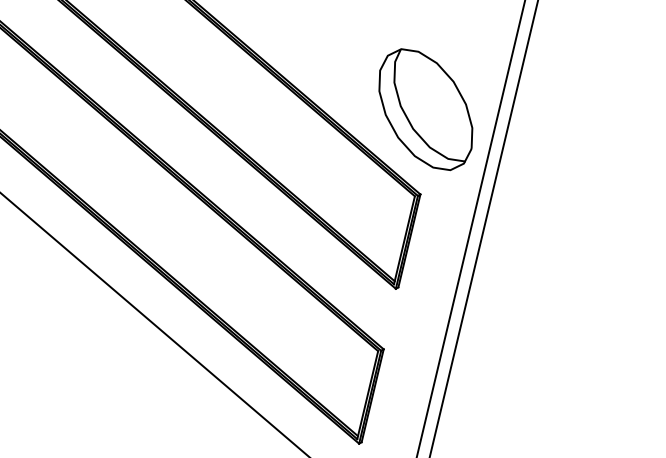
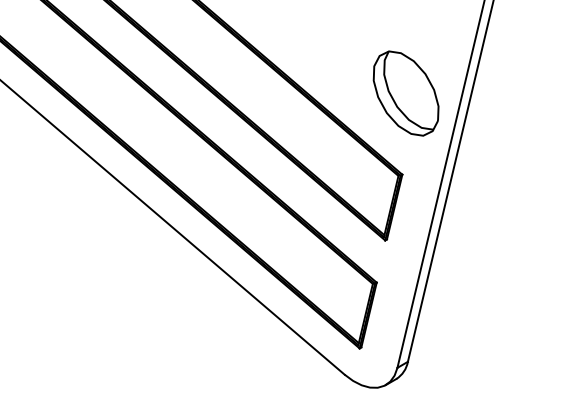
part: (424, 109) -> (405, 93), moved

